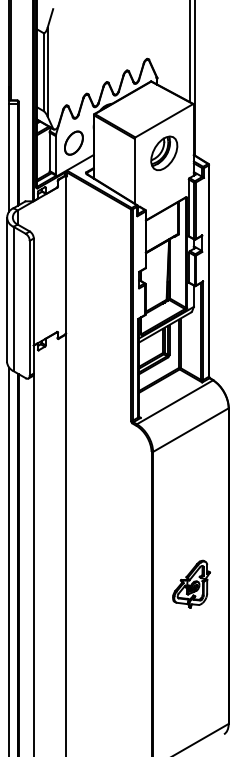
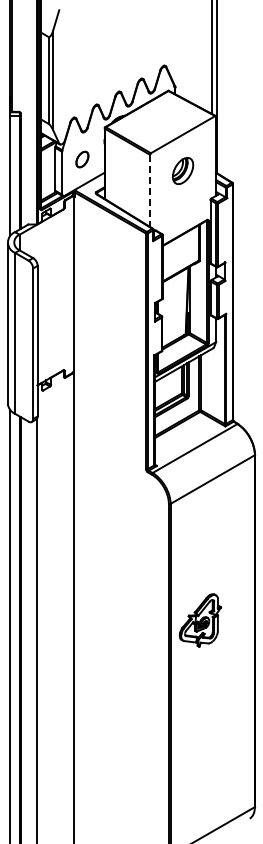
part: (74, 143) -> (82, 159), size x0.6
part: (163, 152) -> (182, 170), size x0.7
line: (135, 171) -> (150, 191), solid -> dashed
part: (191, 584) -> (200, 620), moved

